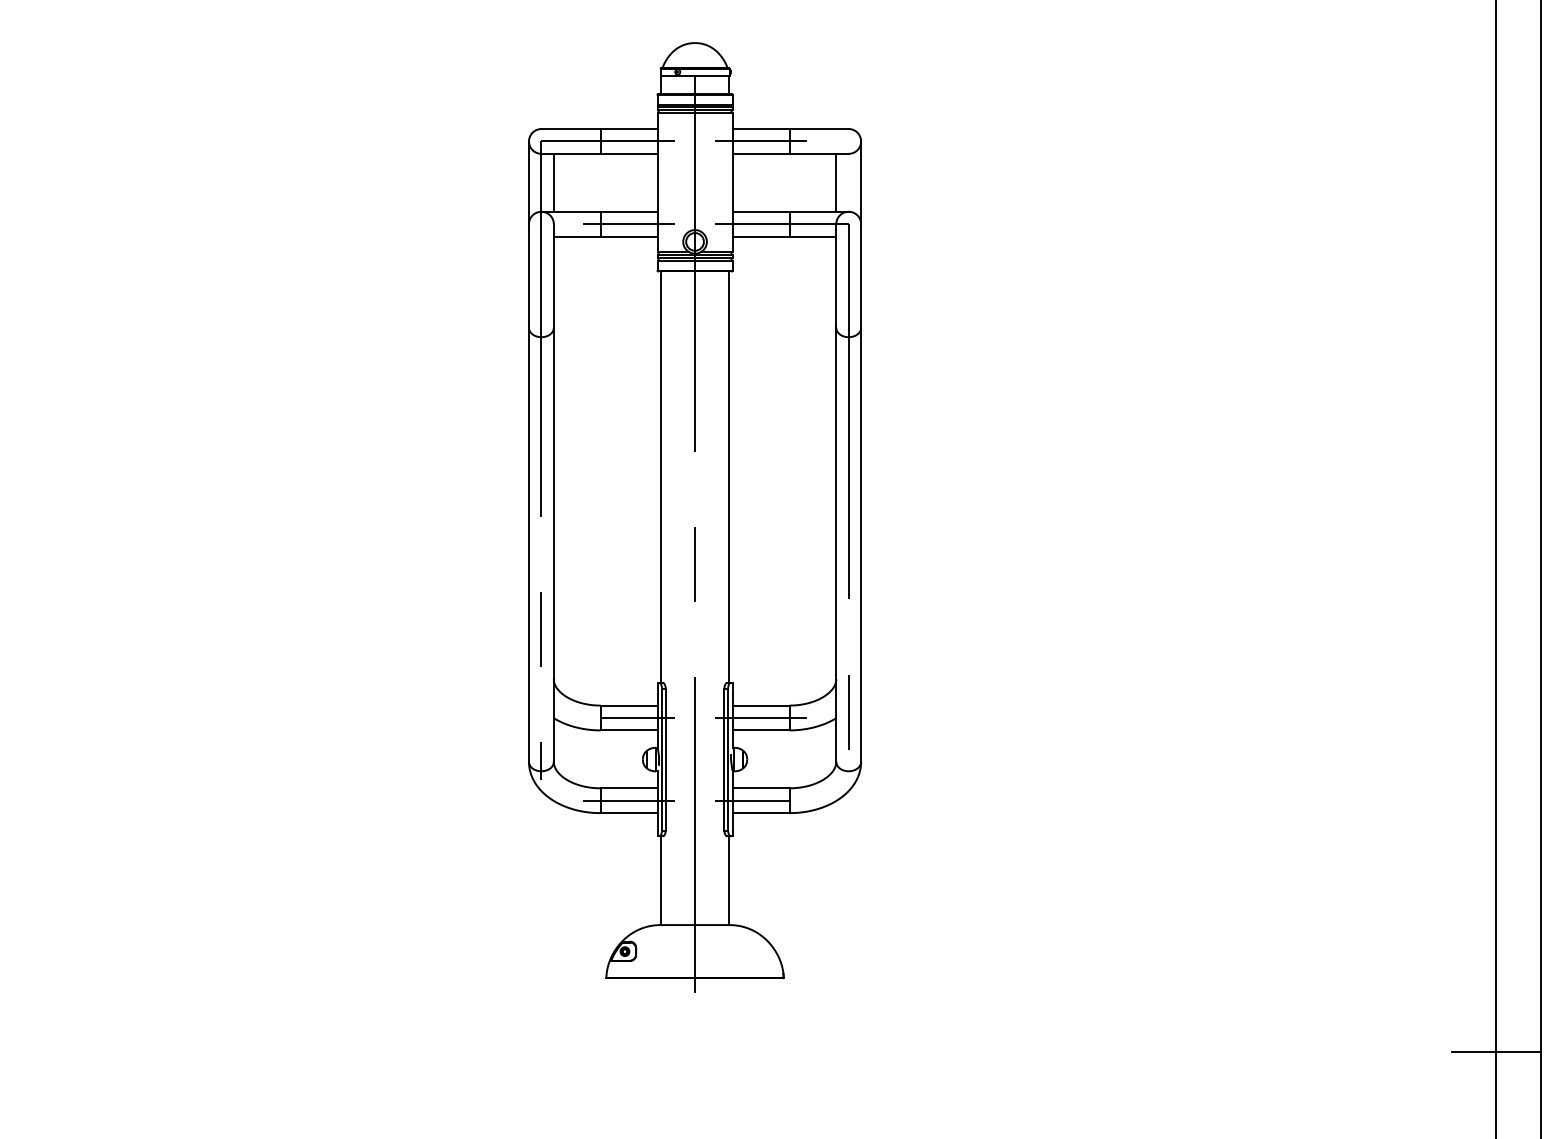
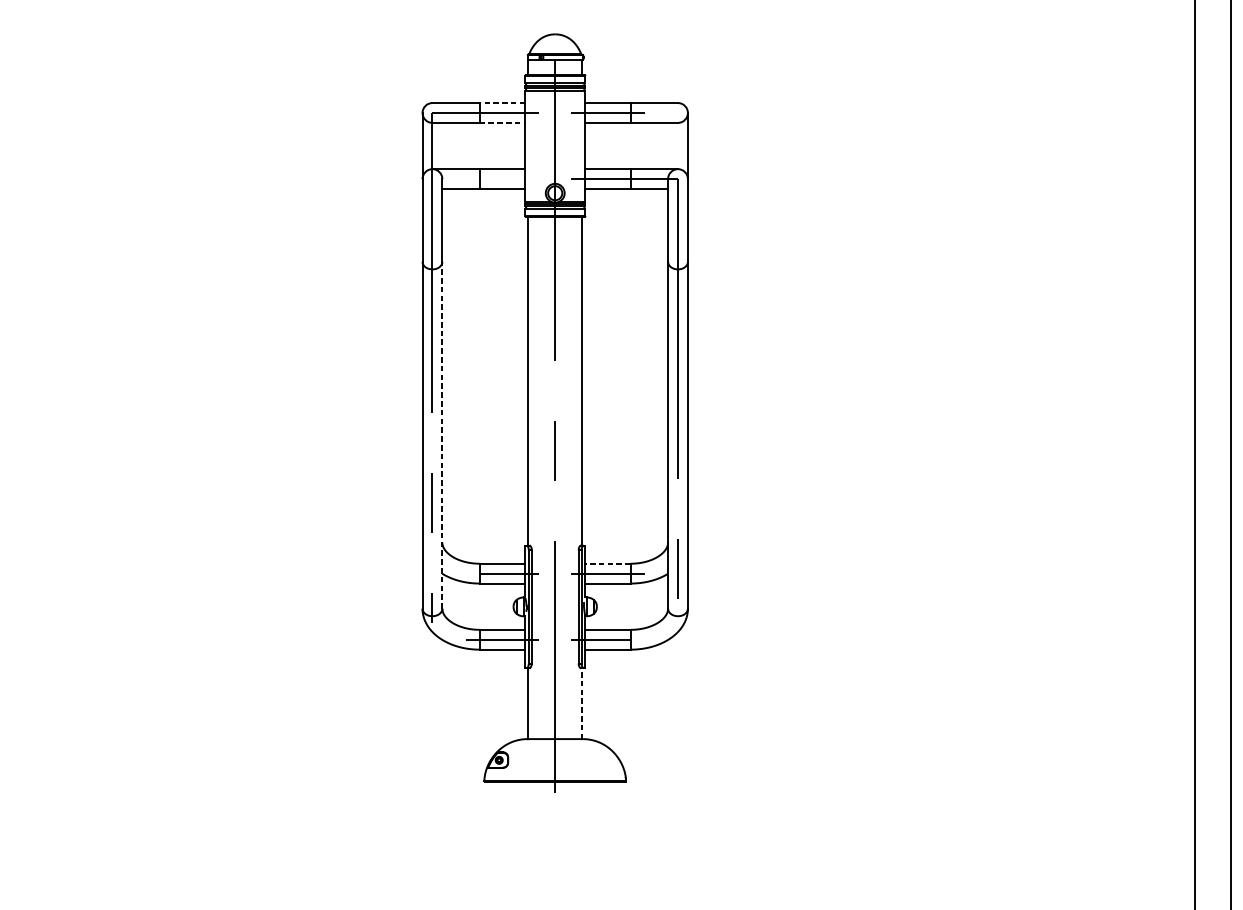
line: (629, 129) -> (502, 103), solid -> dashed
line: (629, 153) -> (502, 122), solid -> dashed
line: (553, 182) -> (442, 145), removed
line: (836, 182) -> (668, 145), removed
line: (628, 224) -> (502, 179), removed
line: (553, 544) -> (442, 435), solid -> dashed
line: (761, 705) -> (608, 563), solid -> dashed
line: (728, 880) -> (581, 703), solid -> dashed
line: (1495, 1052) -> (1194, 840), removed

